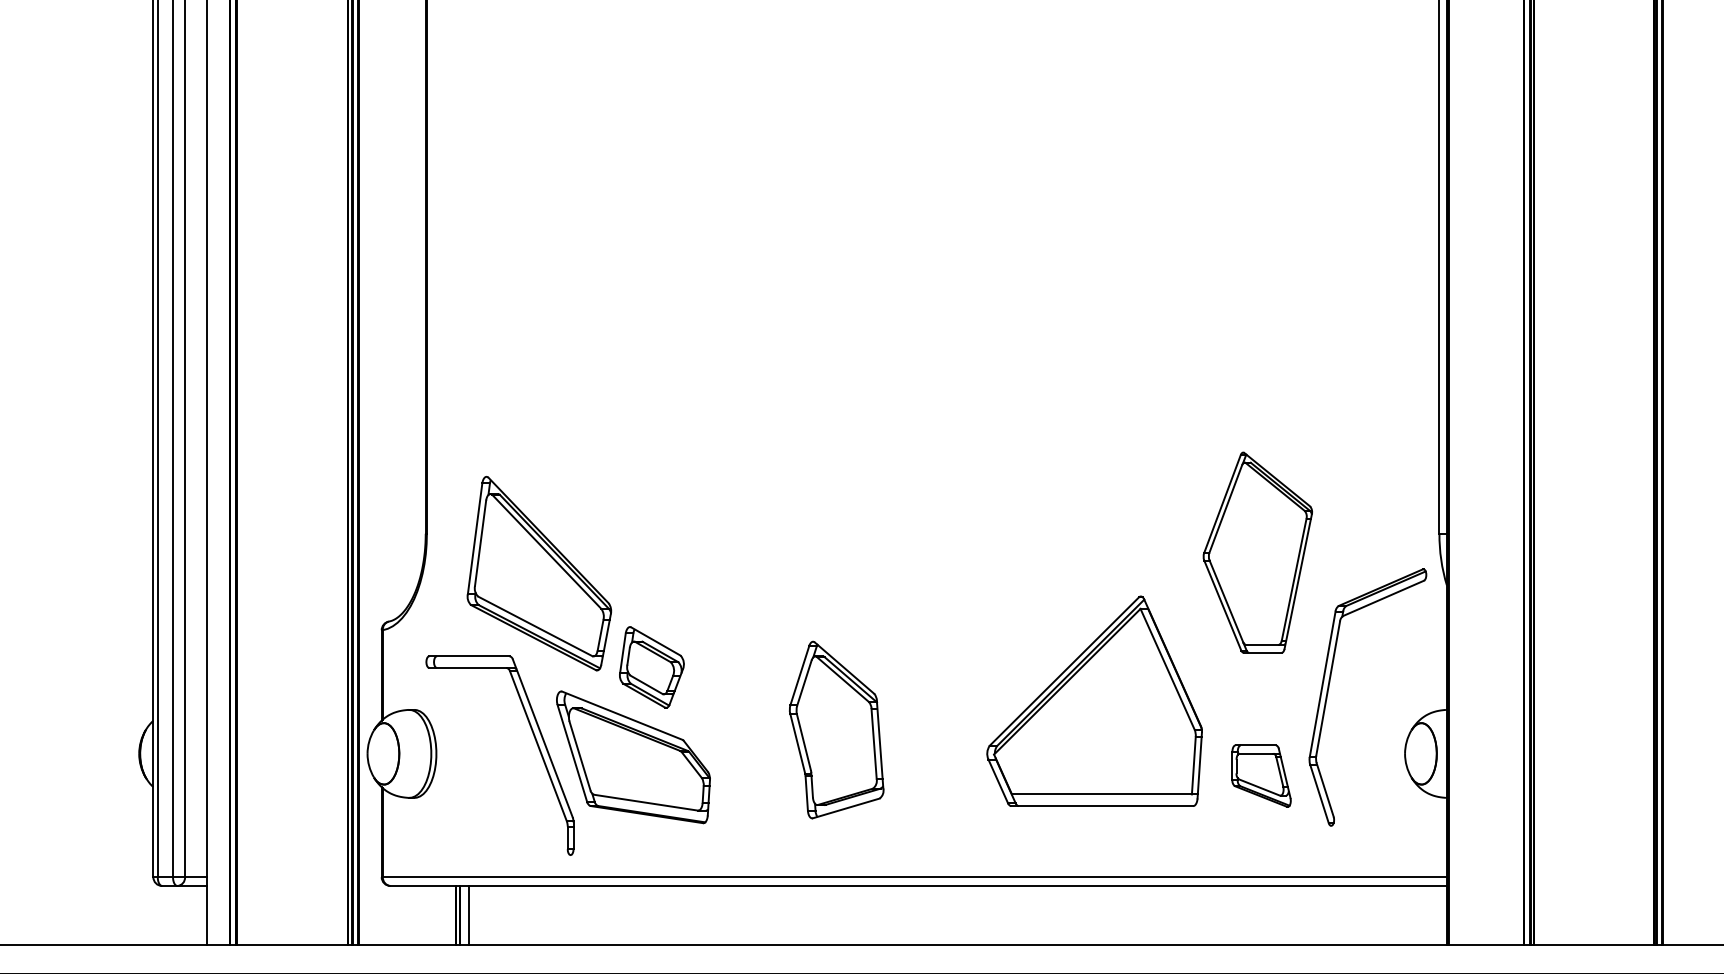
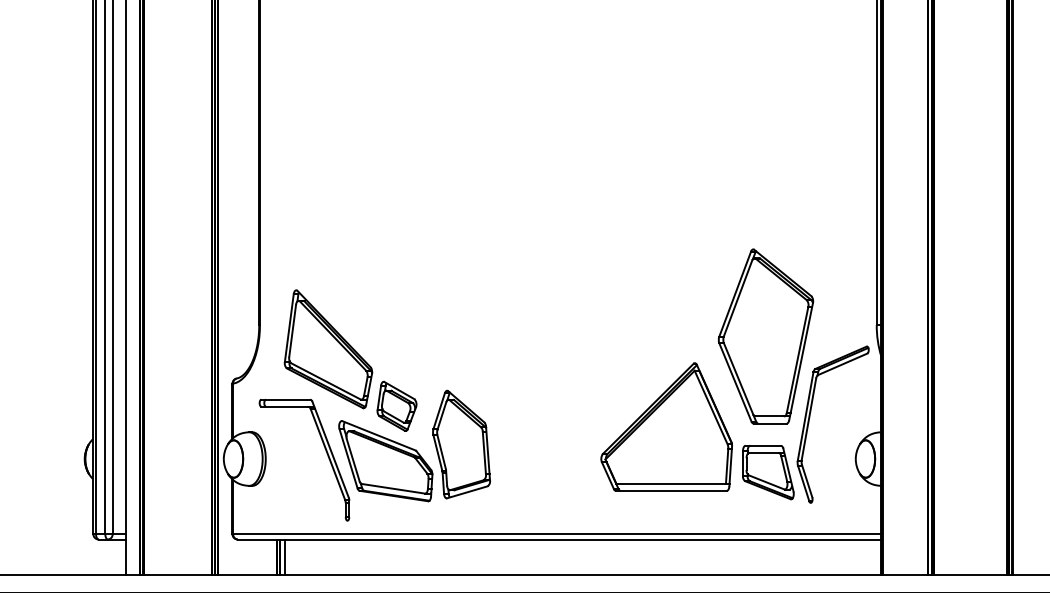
part: (1258, 552) -> (766, 336), size x1.43
part: (836, 729) -> (461, 444), moved
part: (1261, 775) -> (768, 472), size x1.43

